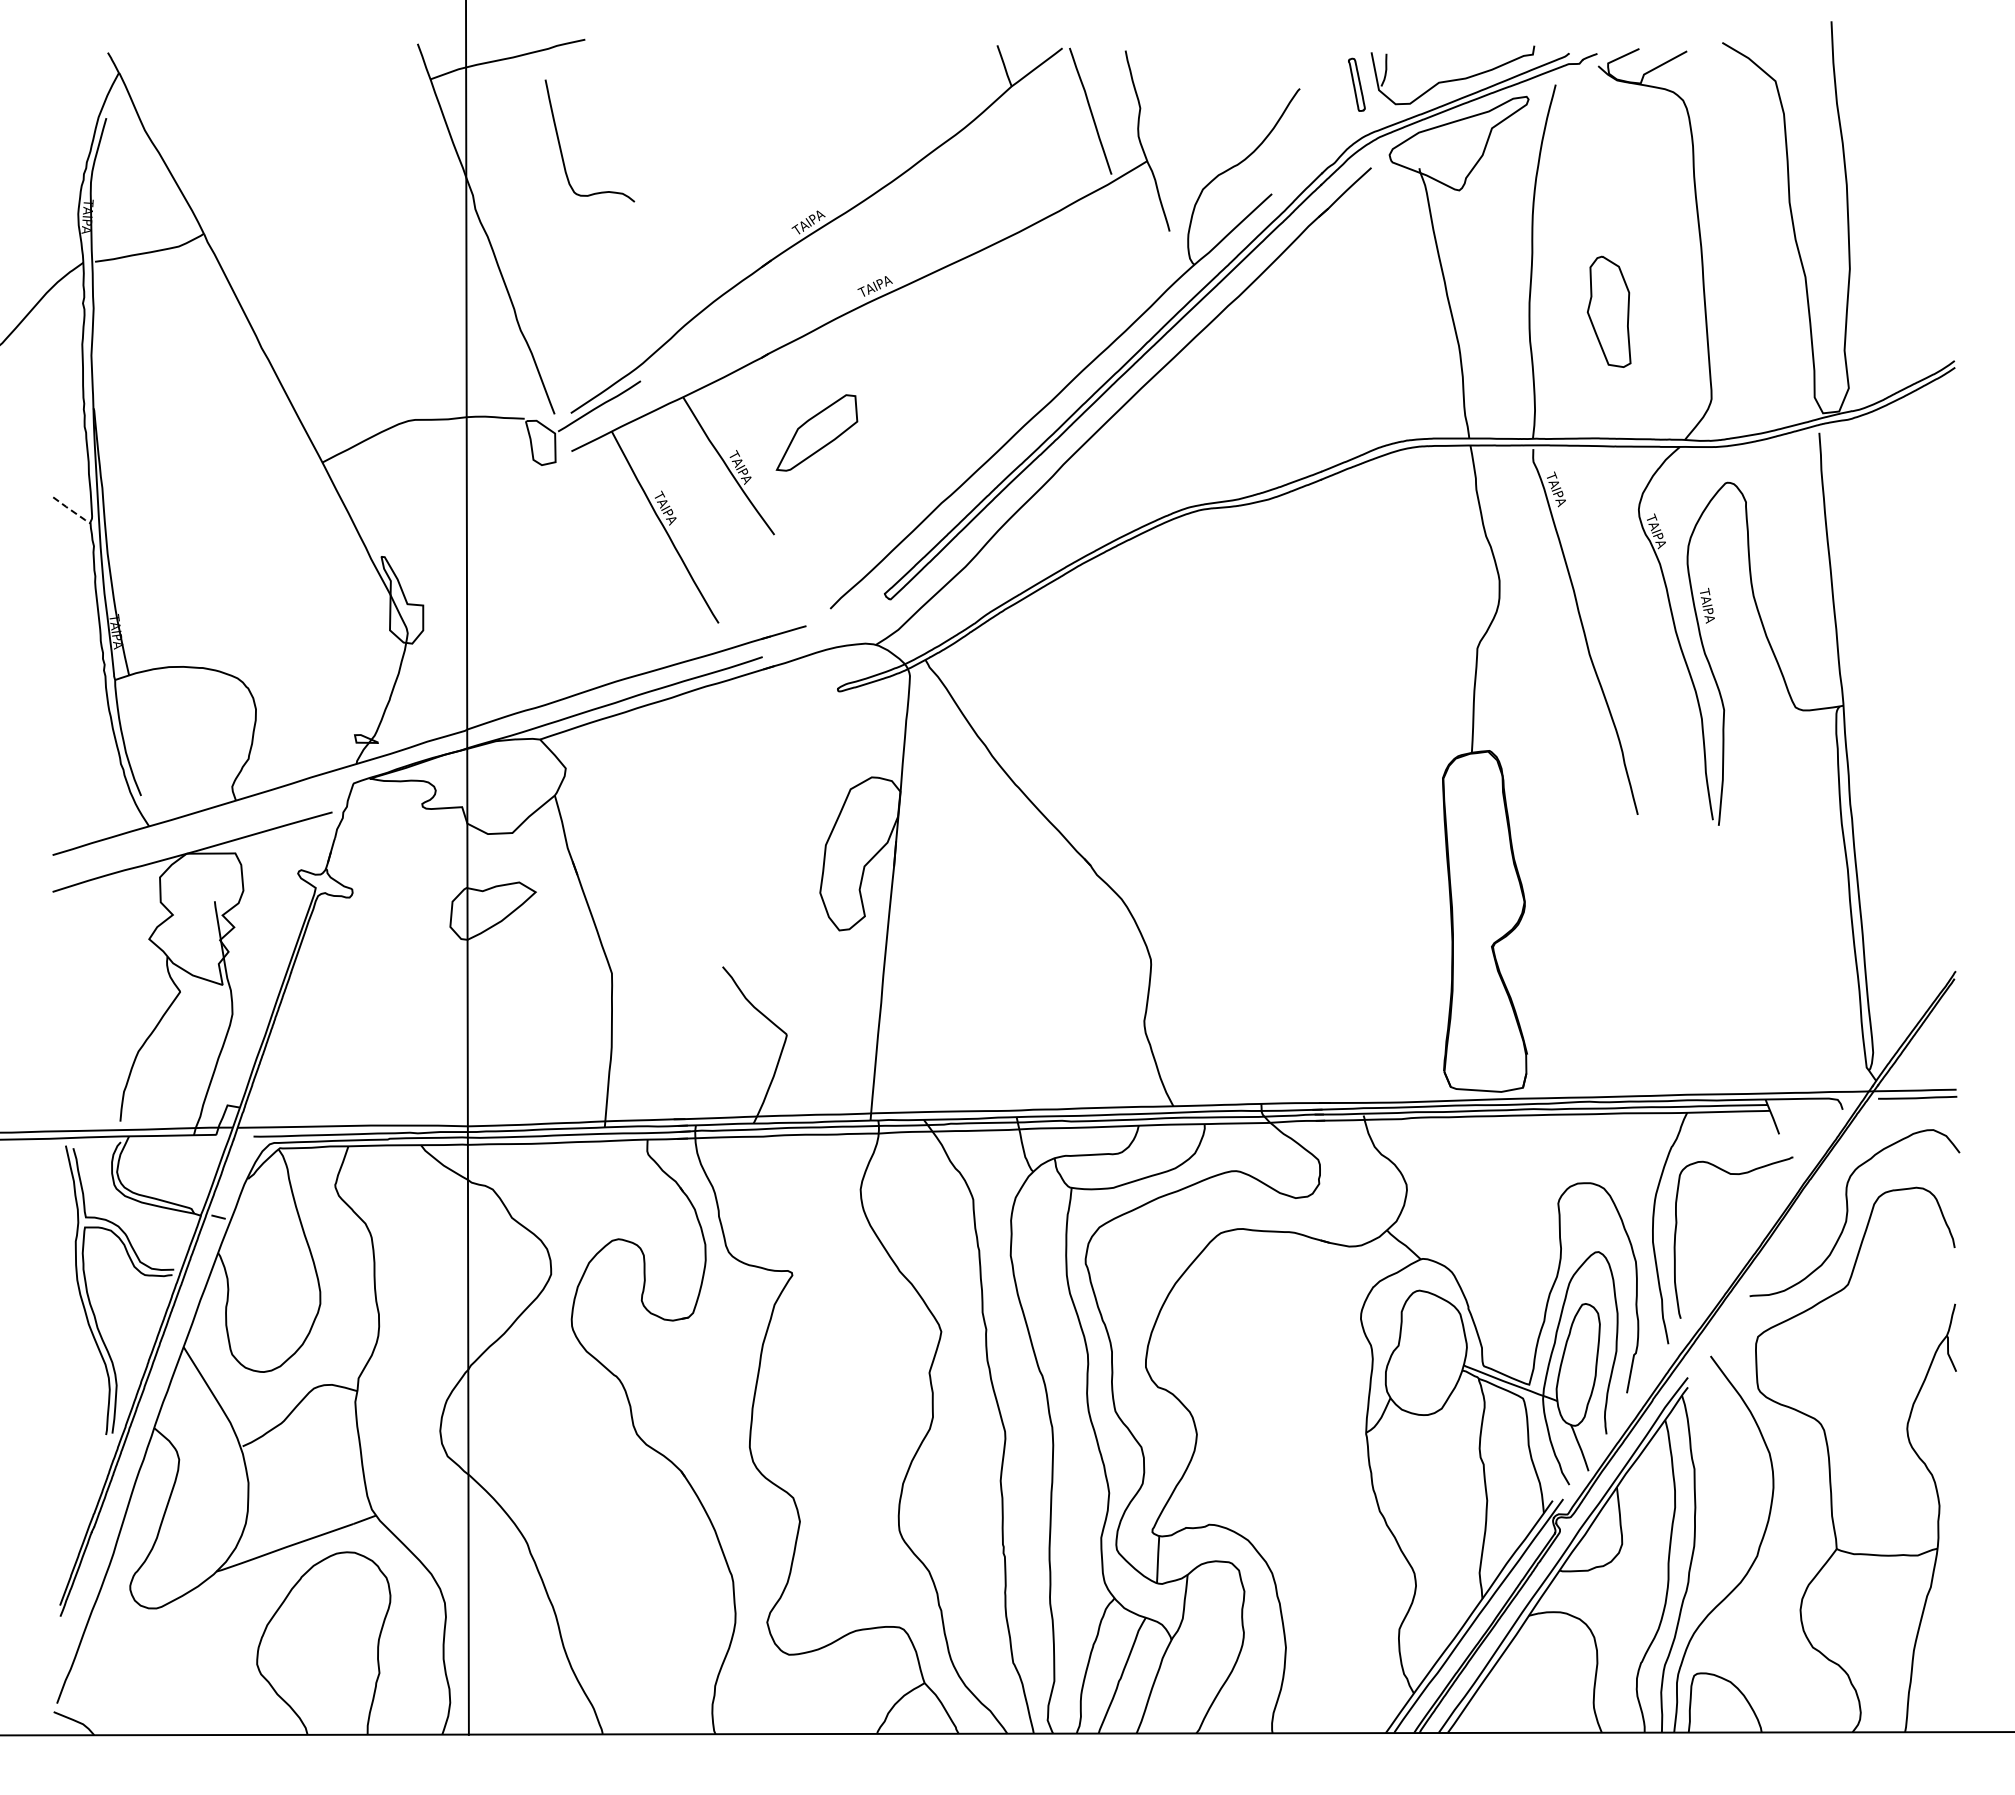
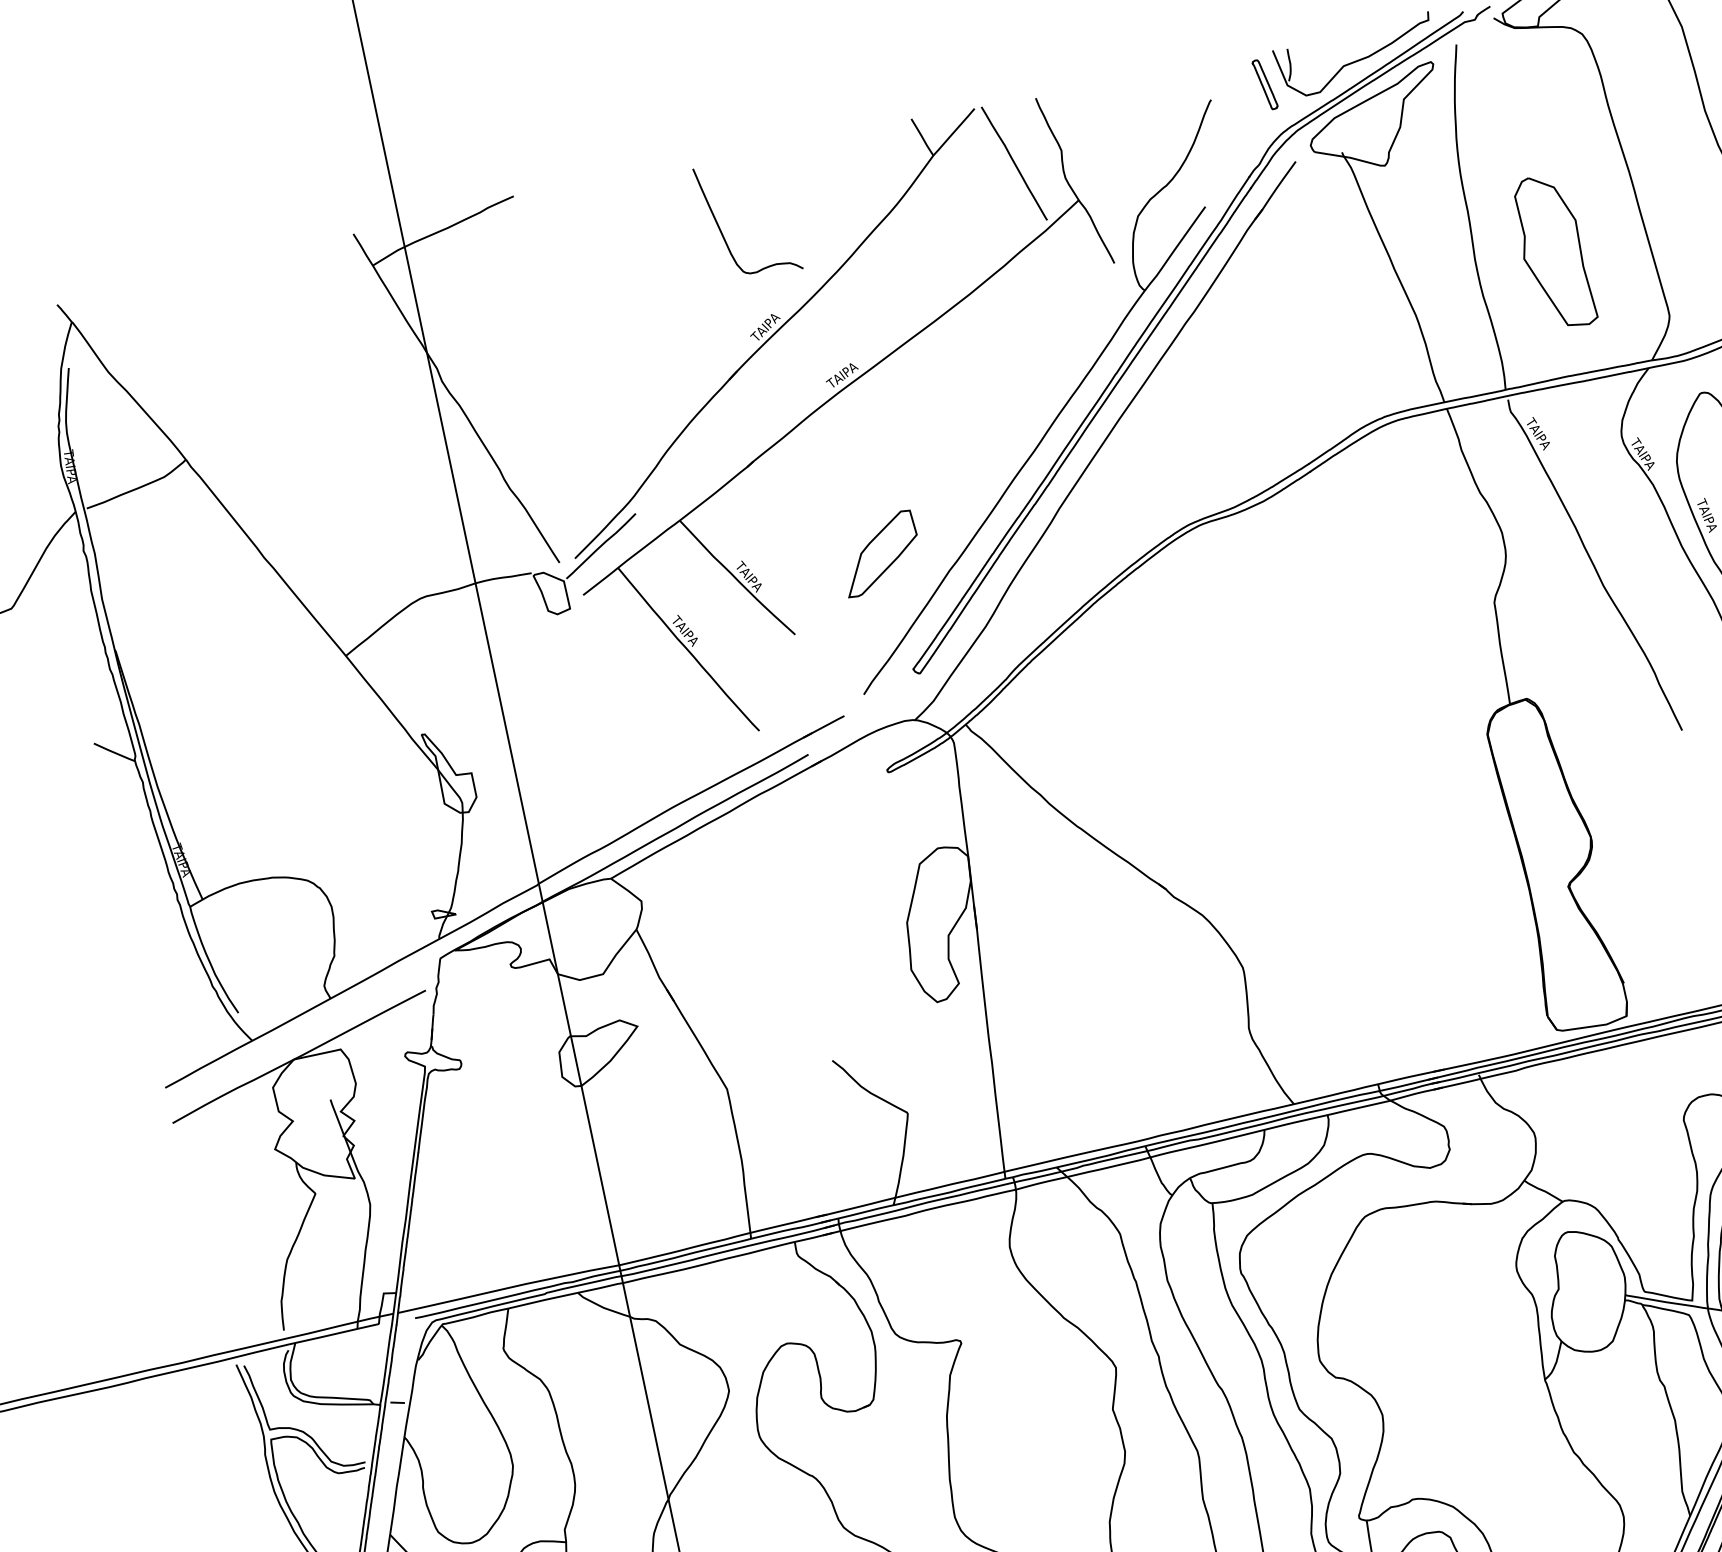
curve: (561, 148) -> (722, 231), moved
part: (1608, 311) -> (1552, 252), size x1.43
part: (816, 432) -> (879, 553), moved
line: (71, 510) -> (114, 752), dashed -> solid

